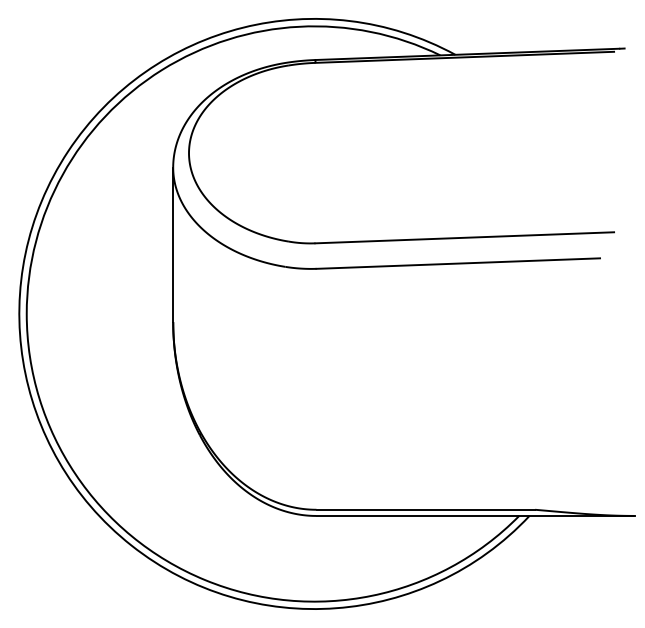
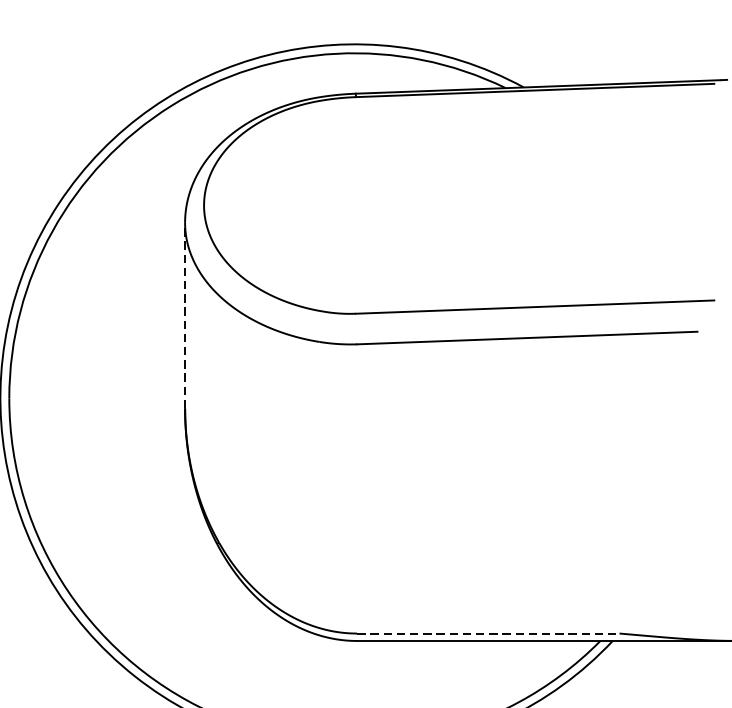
line: (173, 244) -> (185, 315), solid -> dashed
line: (426, 509) -> (489, 633), solid -> dashed

